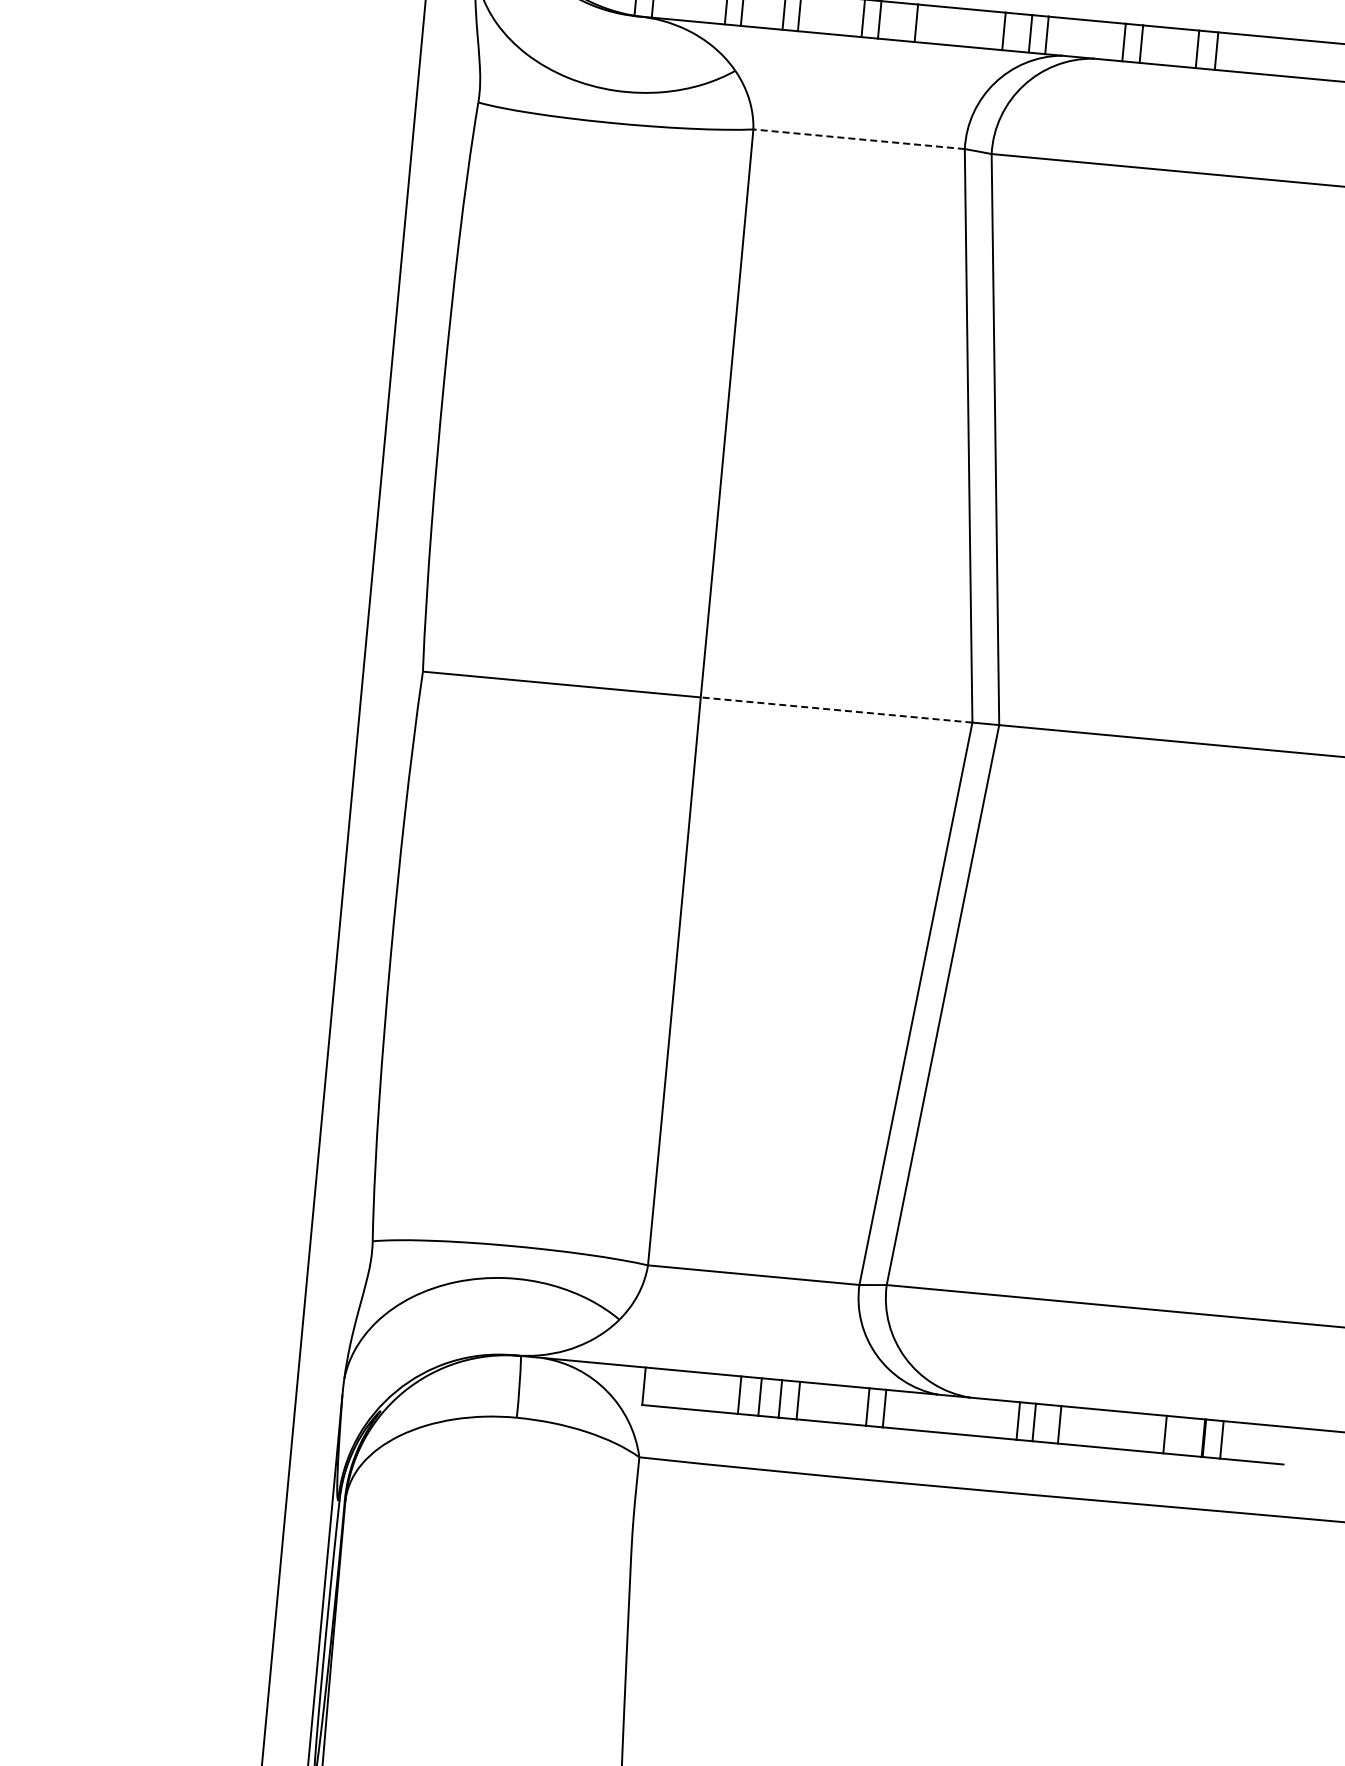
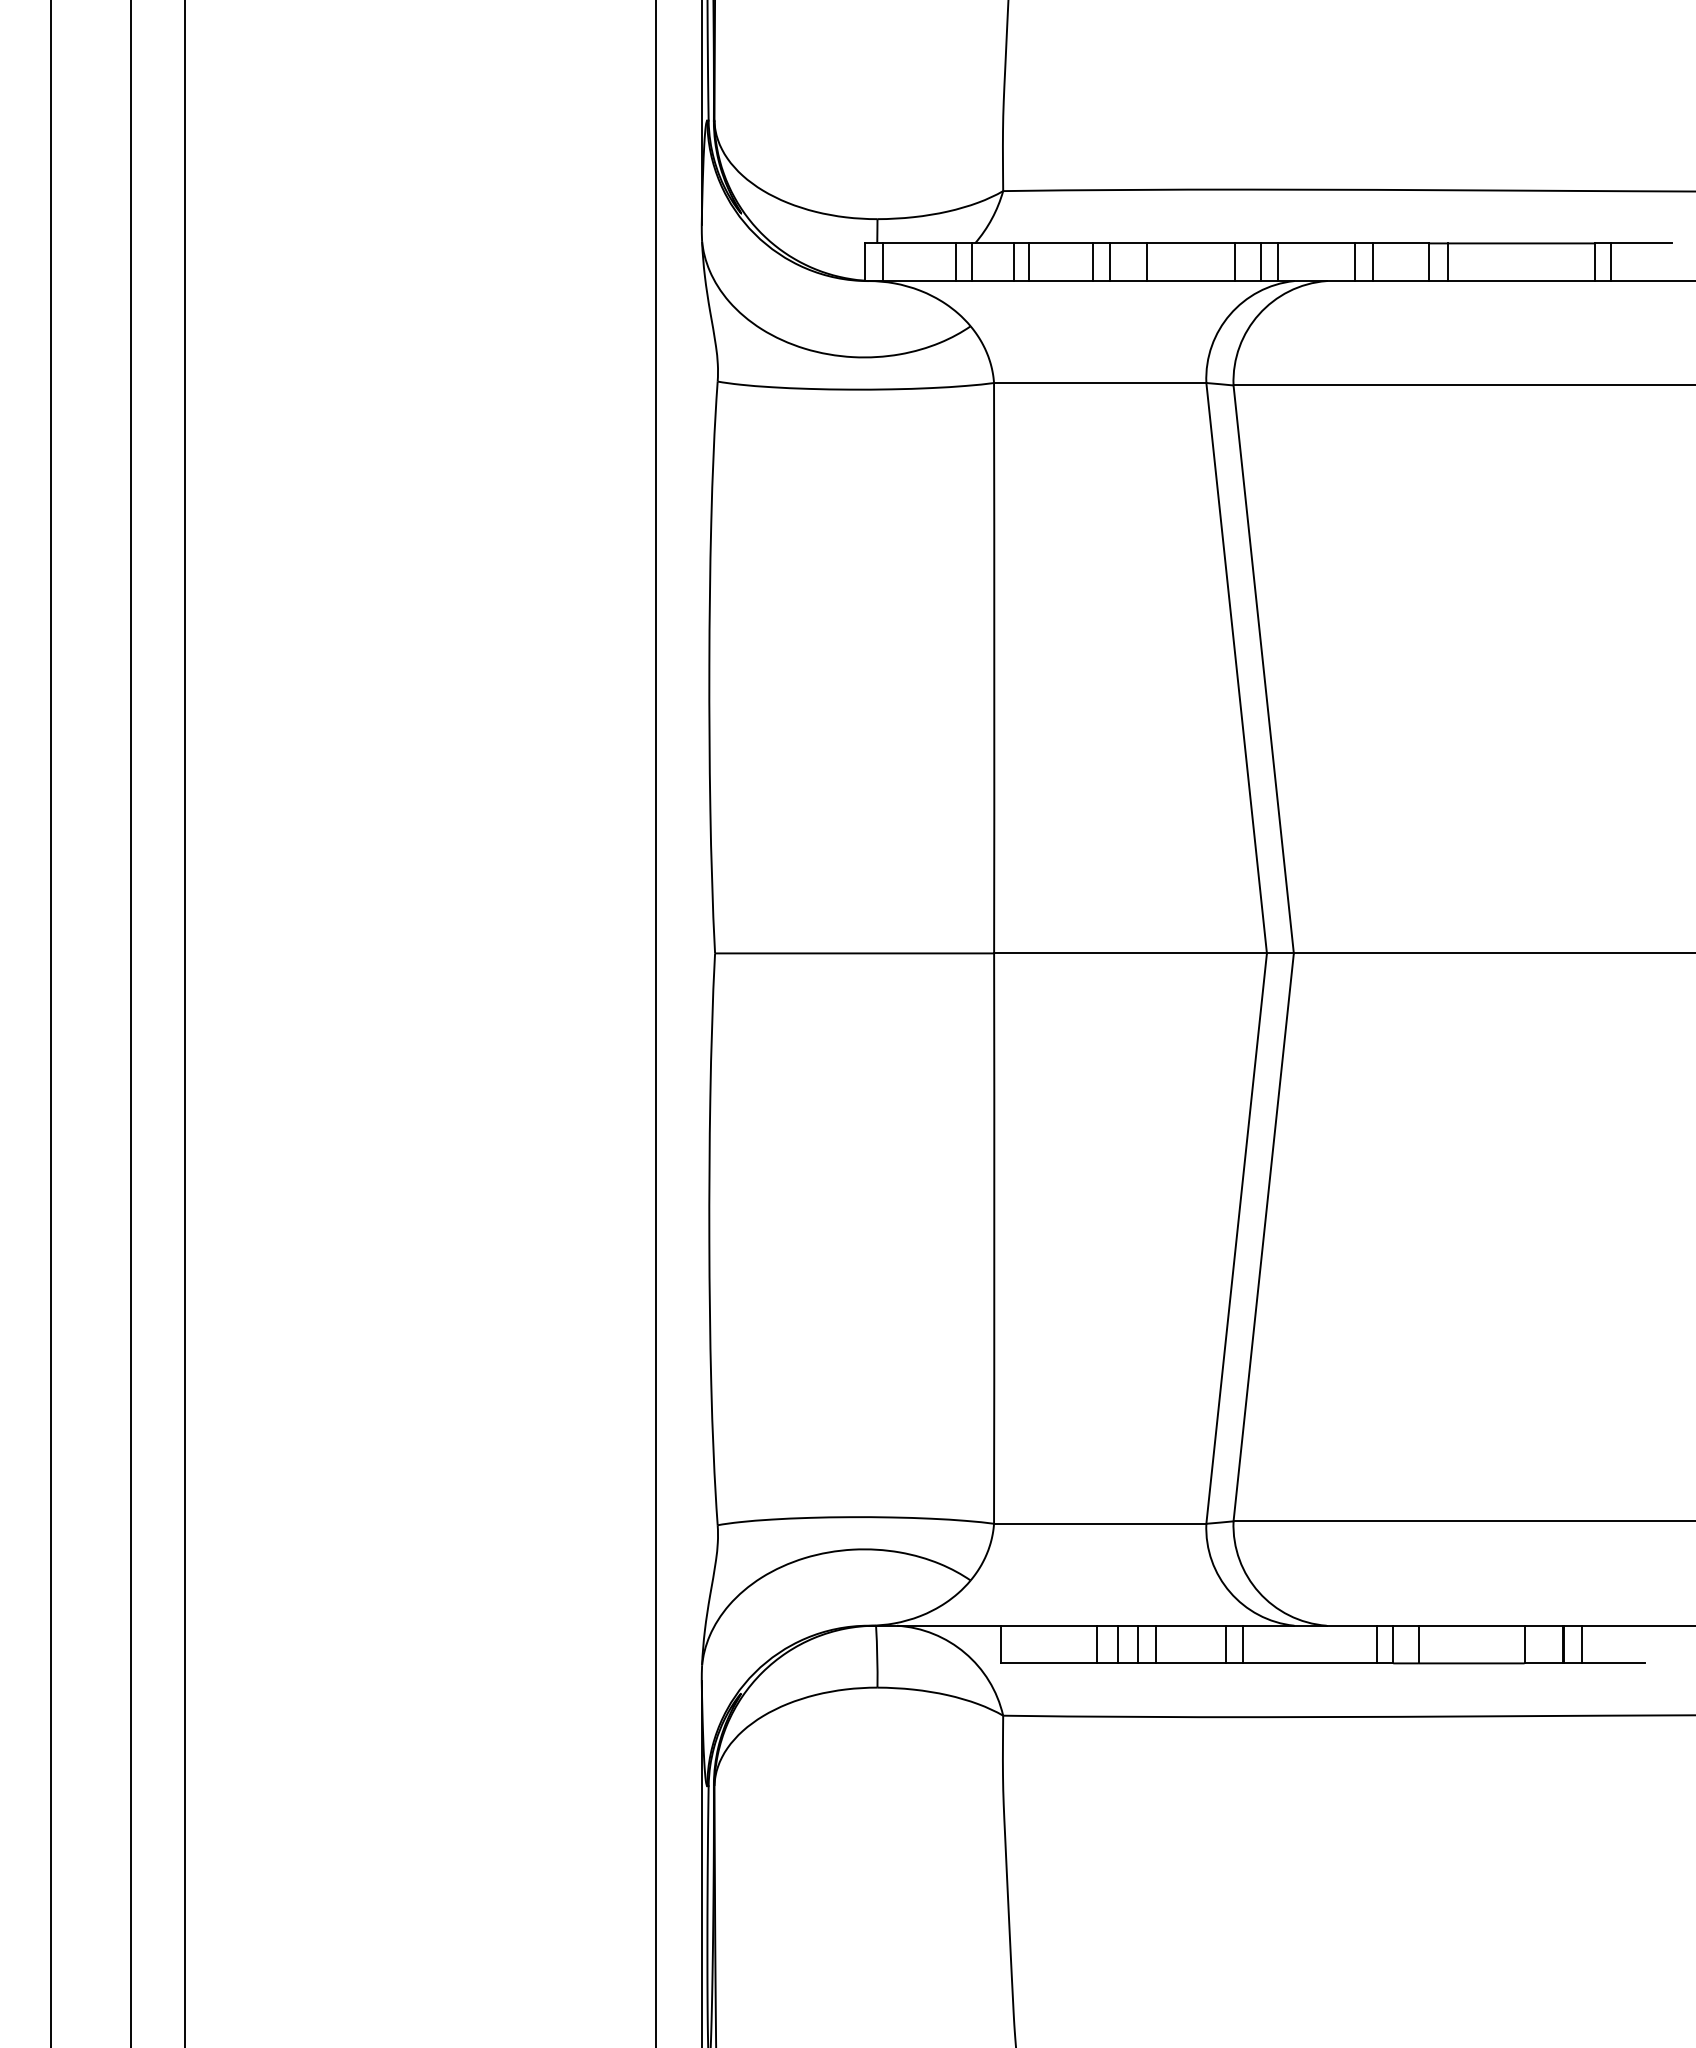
line: (858, 139) -> (1099, 383), dashed -> solid
line: (836, 710) -> (1130, 953), dashed -> solid

